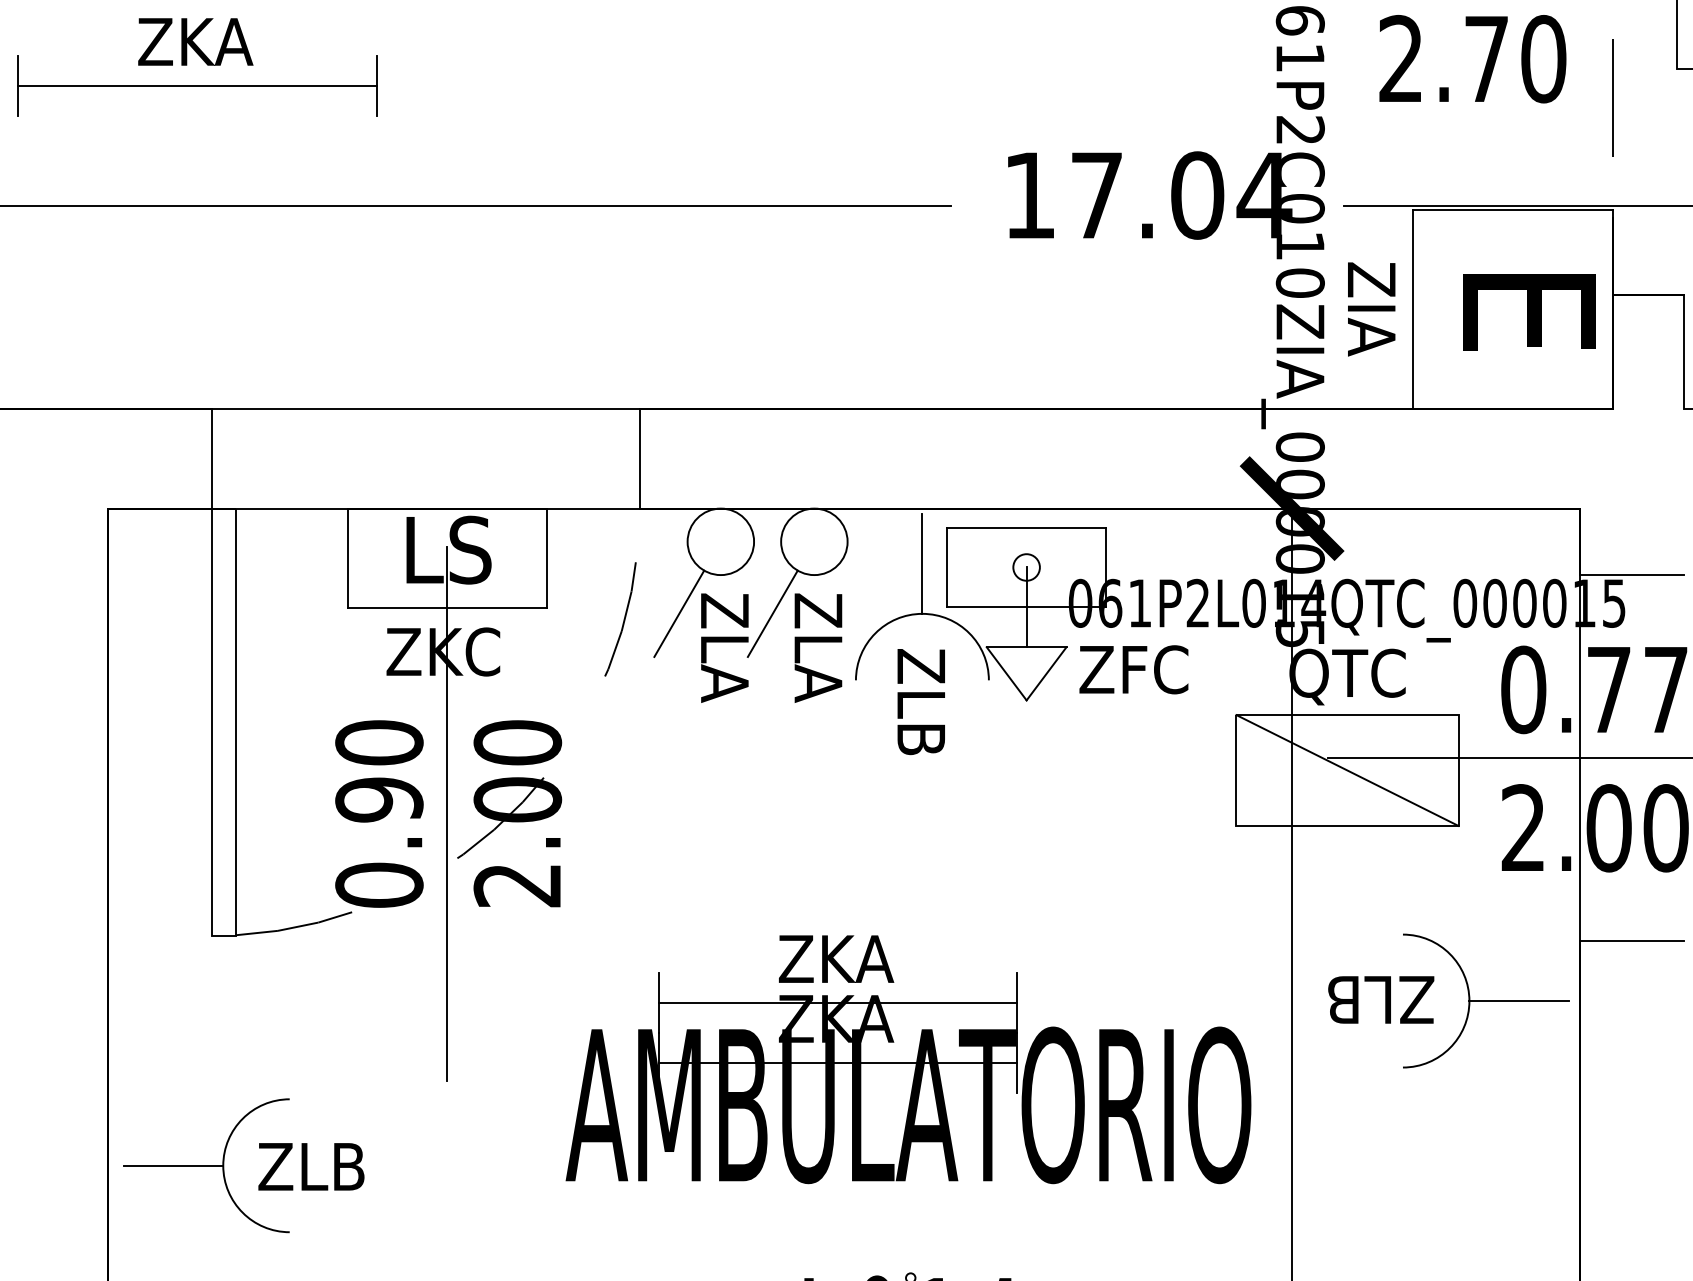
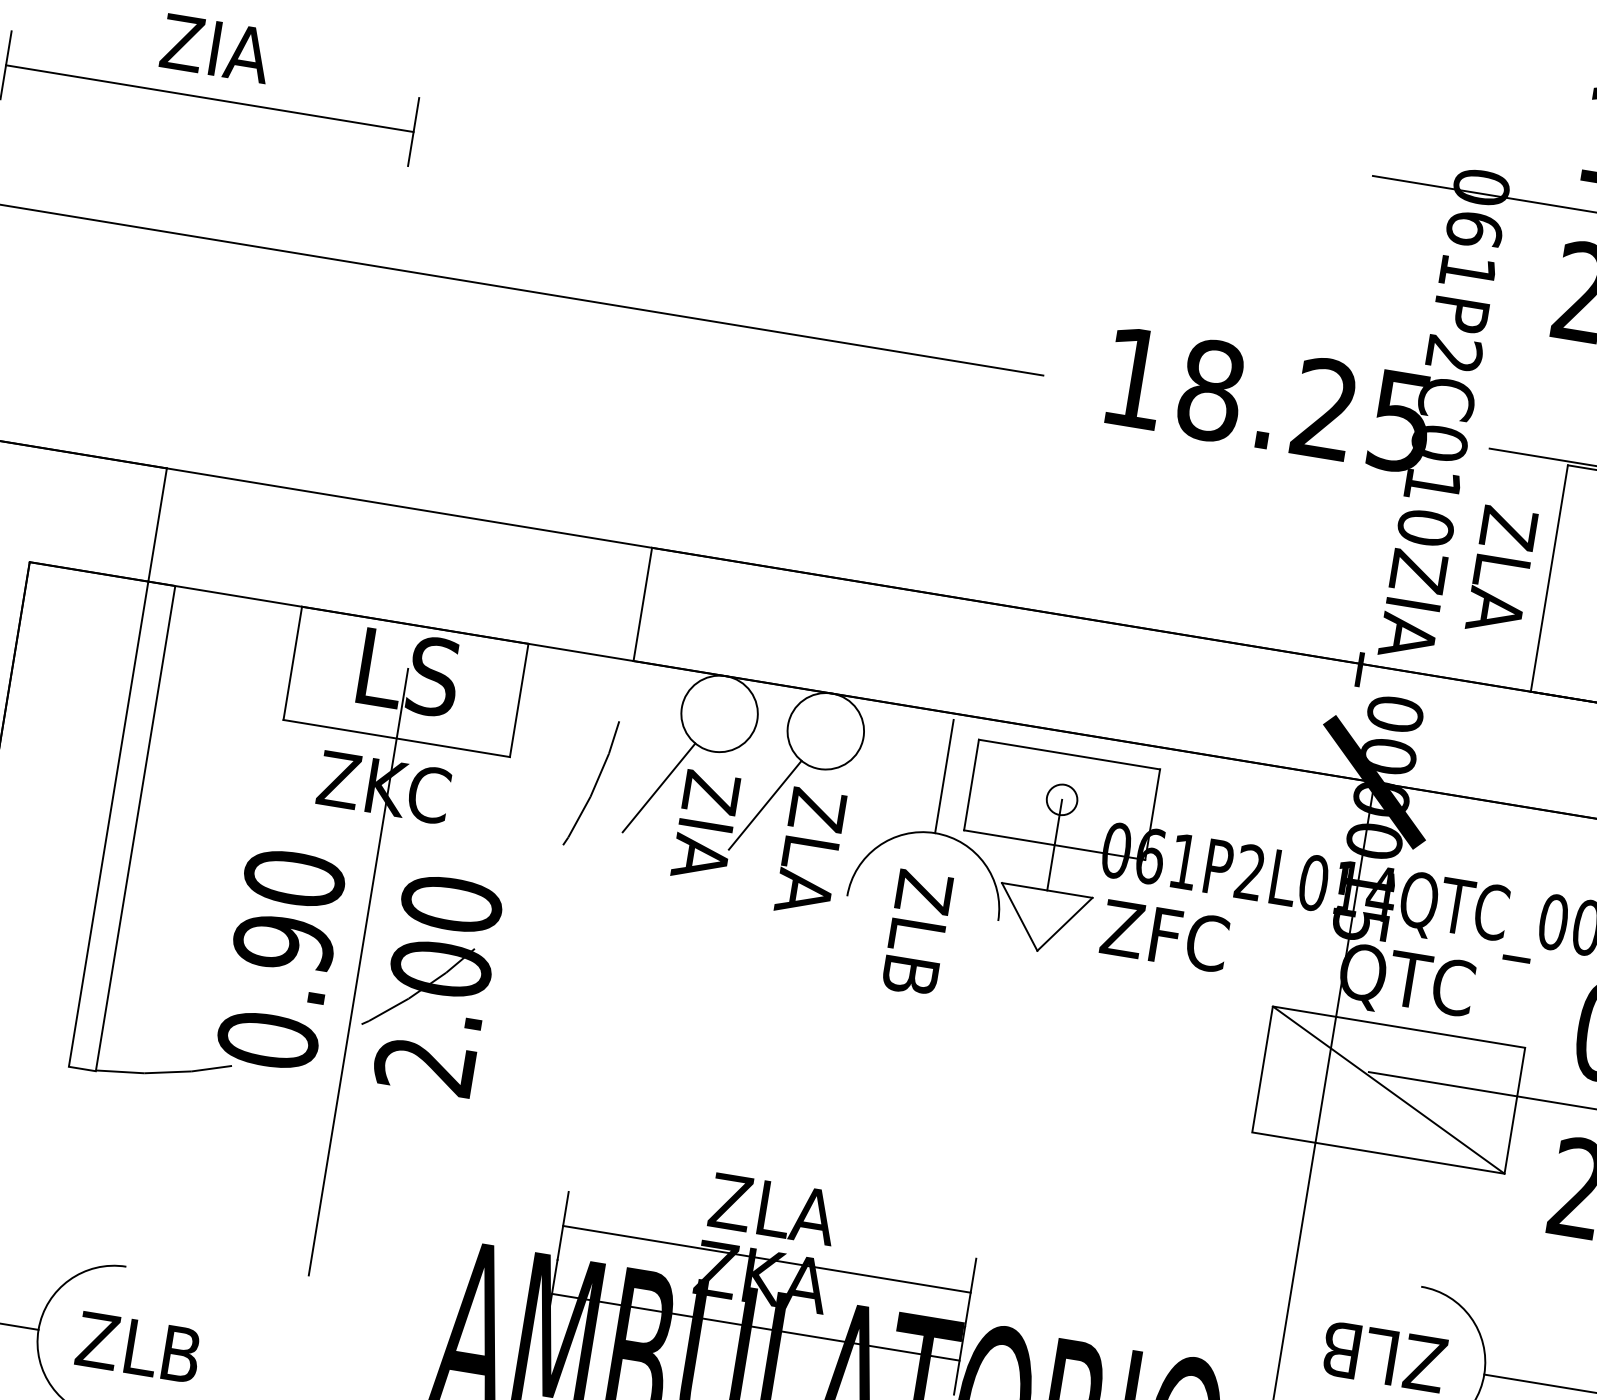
text: (195, 41) -> (216, 48), ZKA -> ZIA
text: (1181, 195) -> (1307, 406), 17.04 -> 18.25
text: (1371, 309) -> (1501, 571), ZIA -> ZLA
text: (724, 672) -> (699, 862), ZLA -> ZIA
text: (836, 958) -> (773, 1208), ZKA -> ZLA

